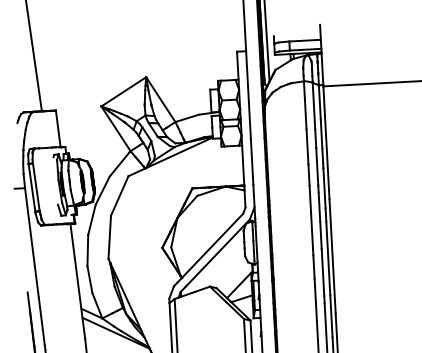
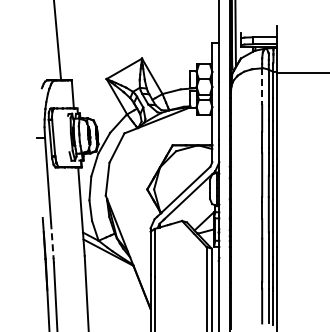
line: (305, 106) -> (262, 87), solid -> dashed
line: (42, 322) -> (52, 241), solid -> dashed

